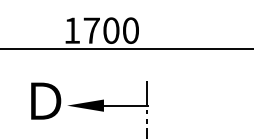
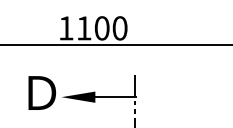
text: (91, 30) -> (83, 28), 1700 -> 1100

